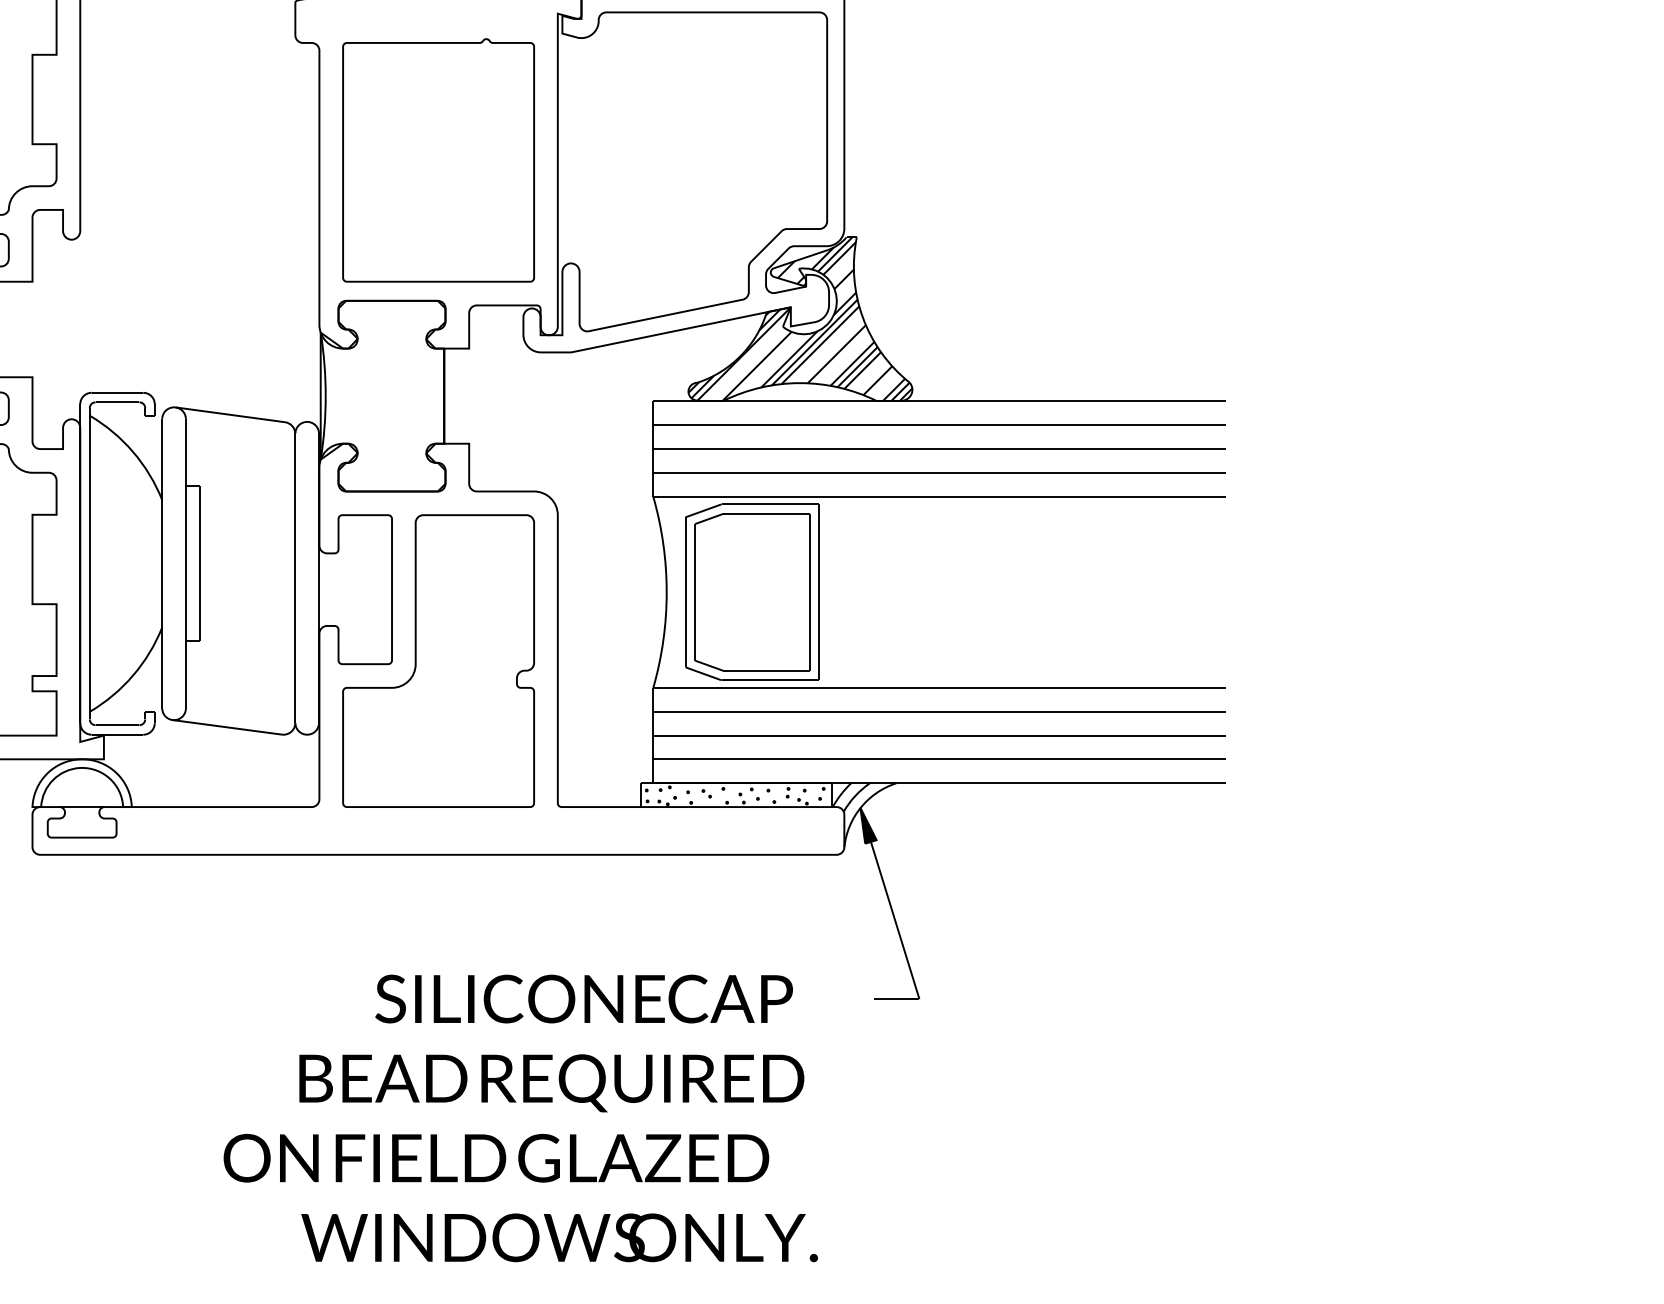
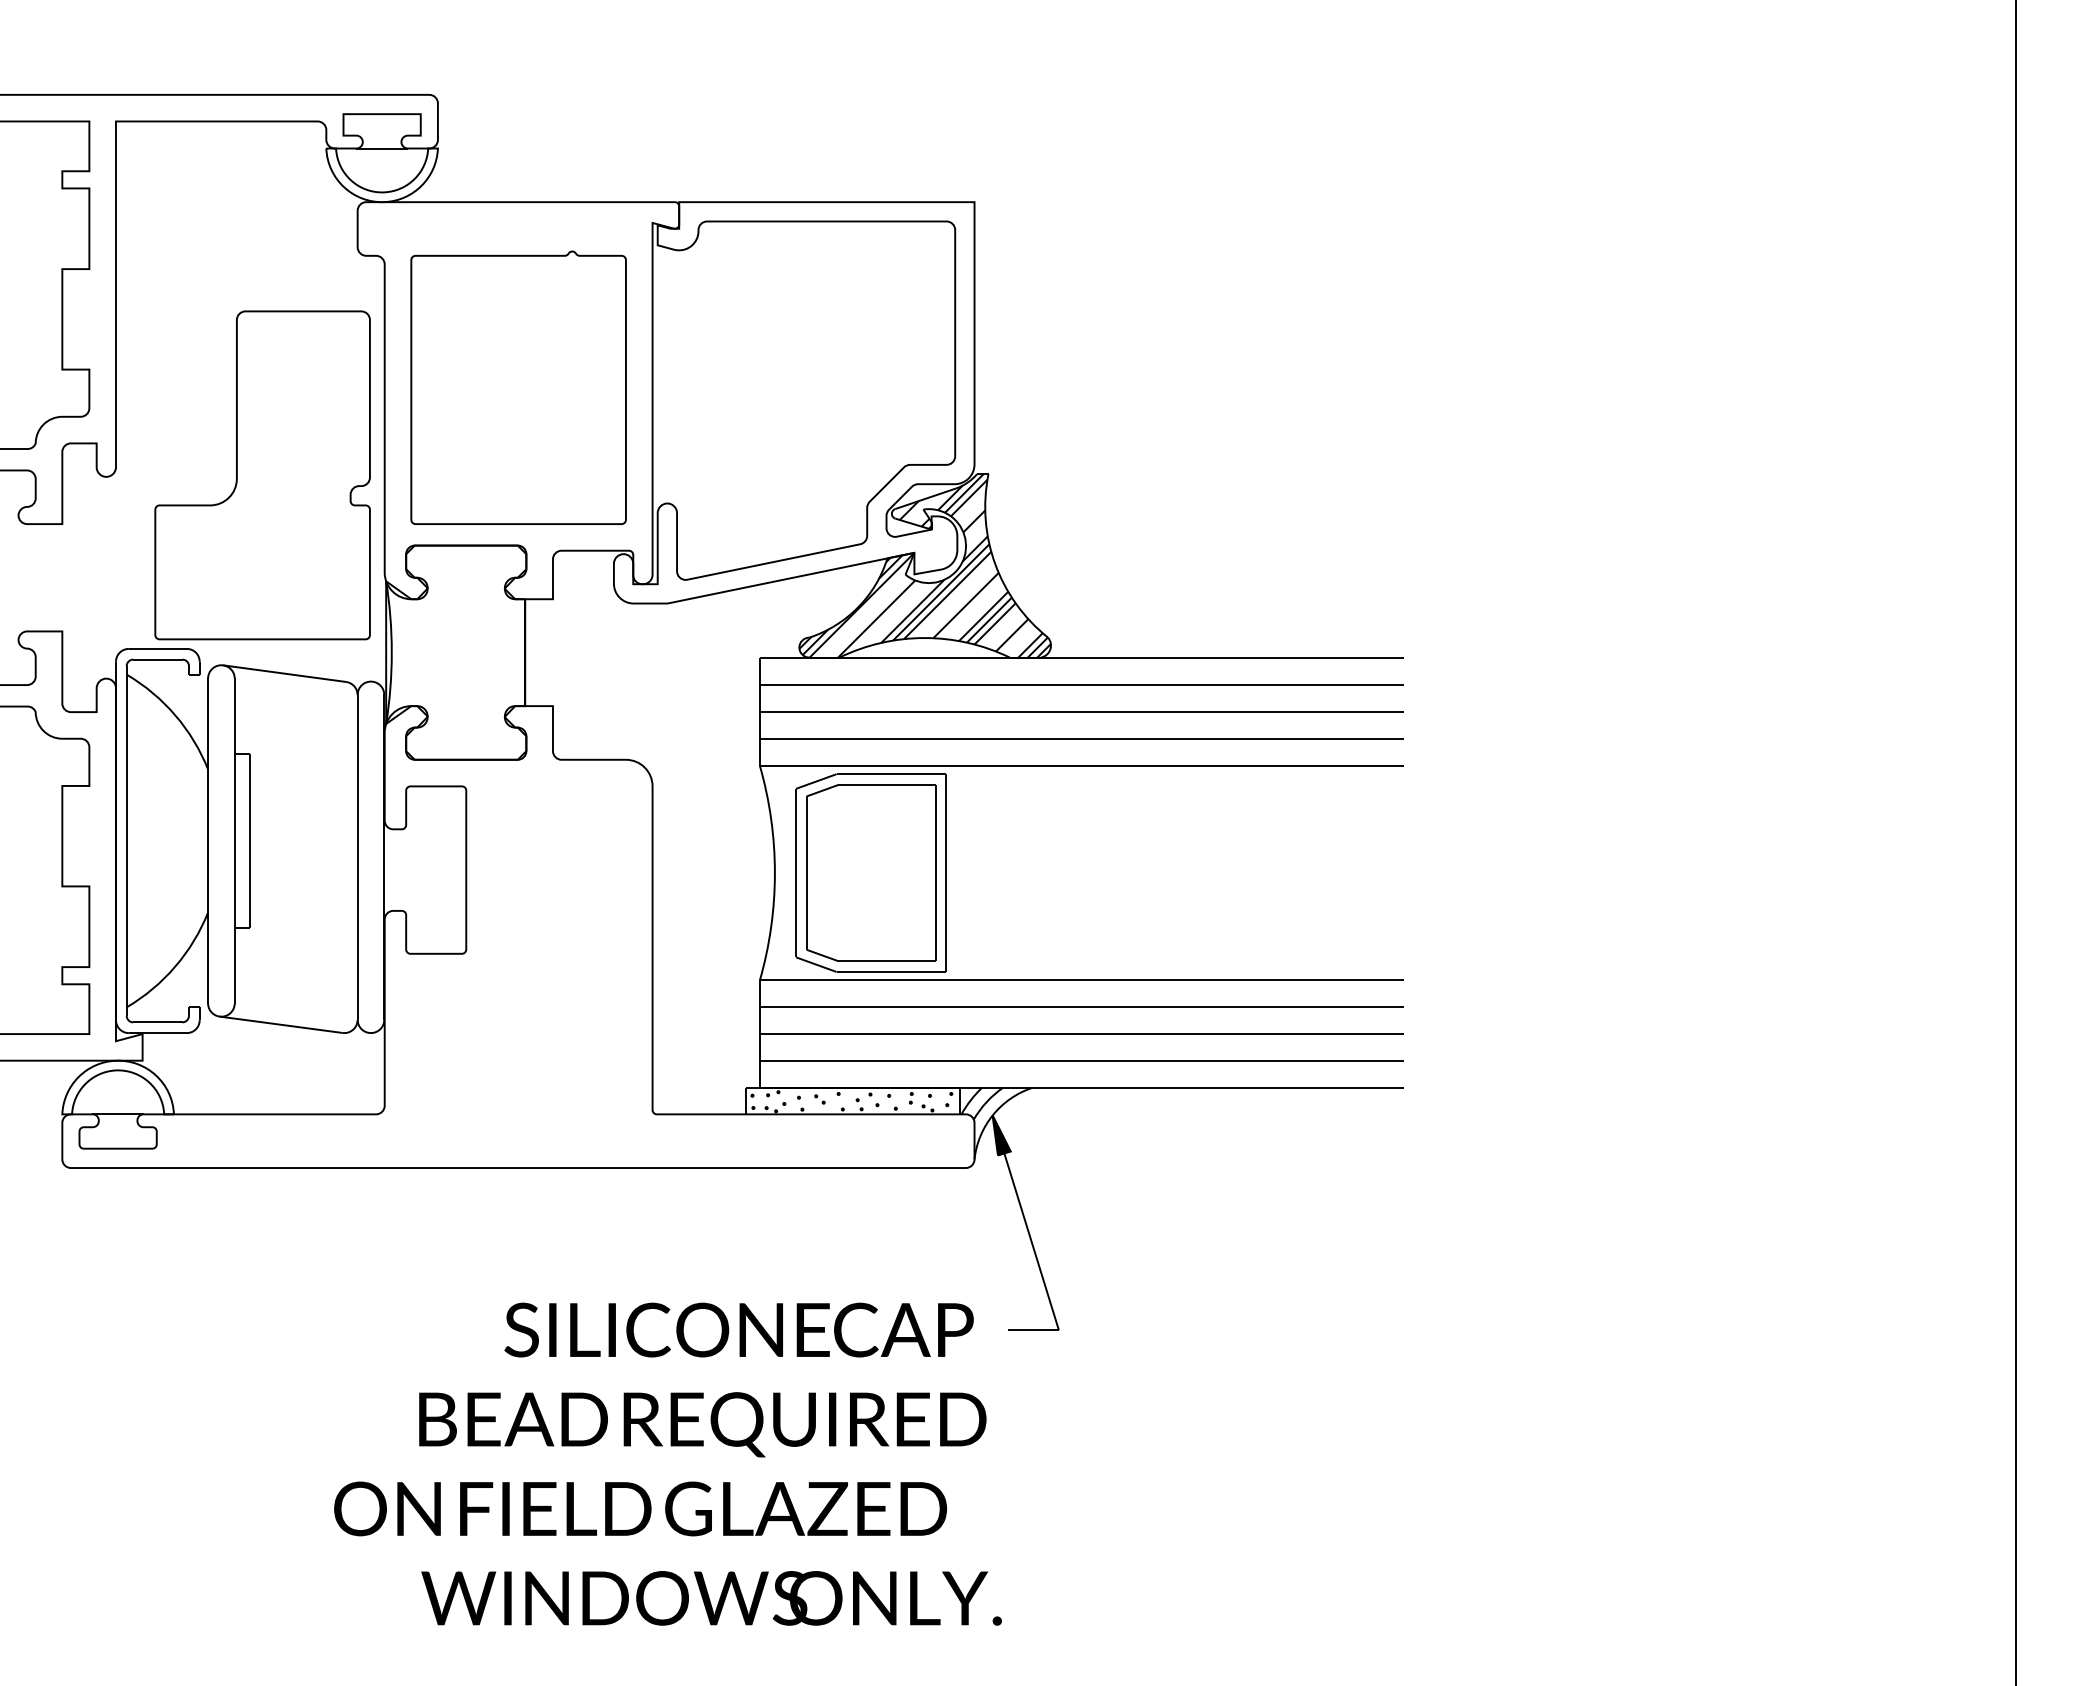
part: (438, 661) -> (262, 475), moved
text: (520, 1117) -> (667, 1463), moved

